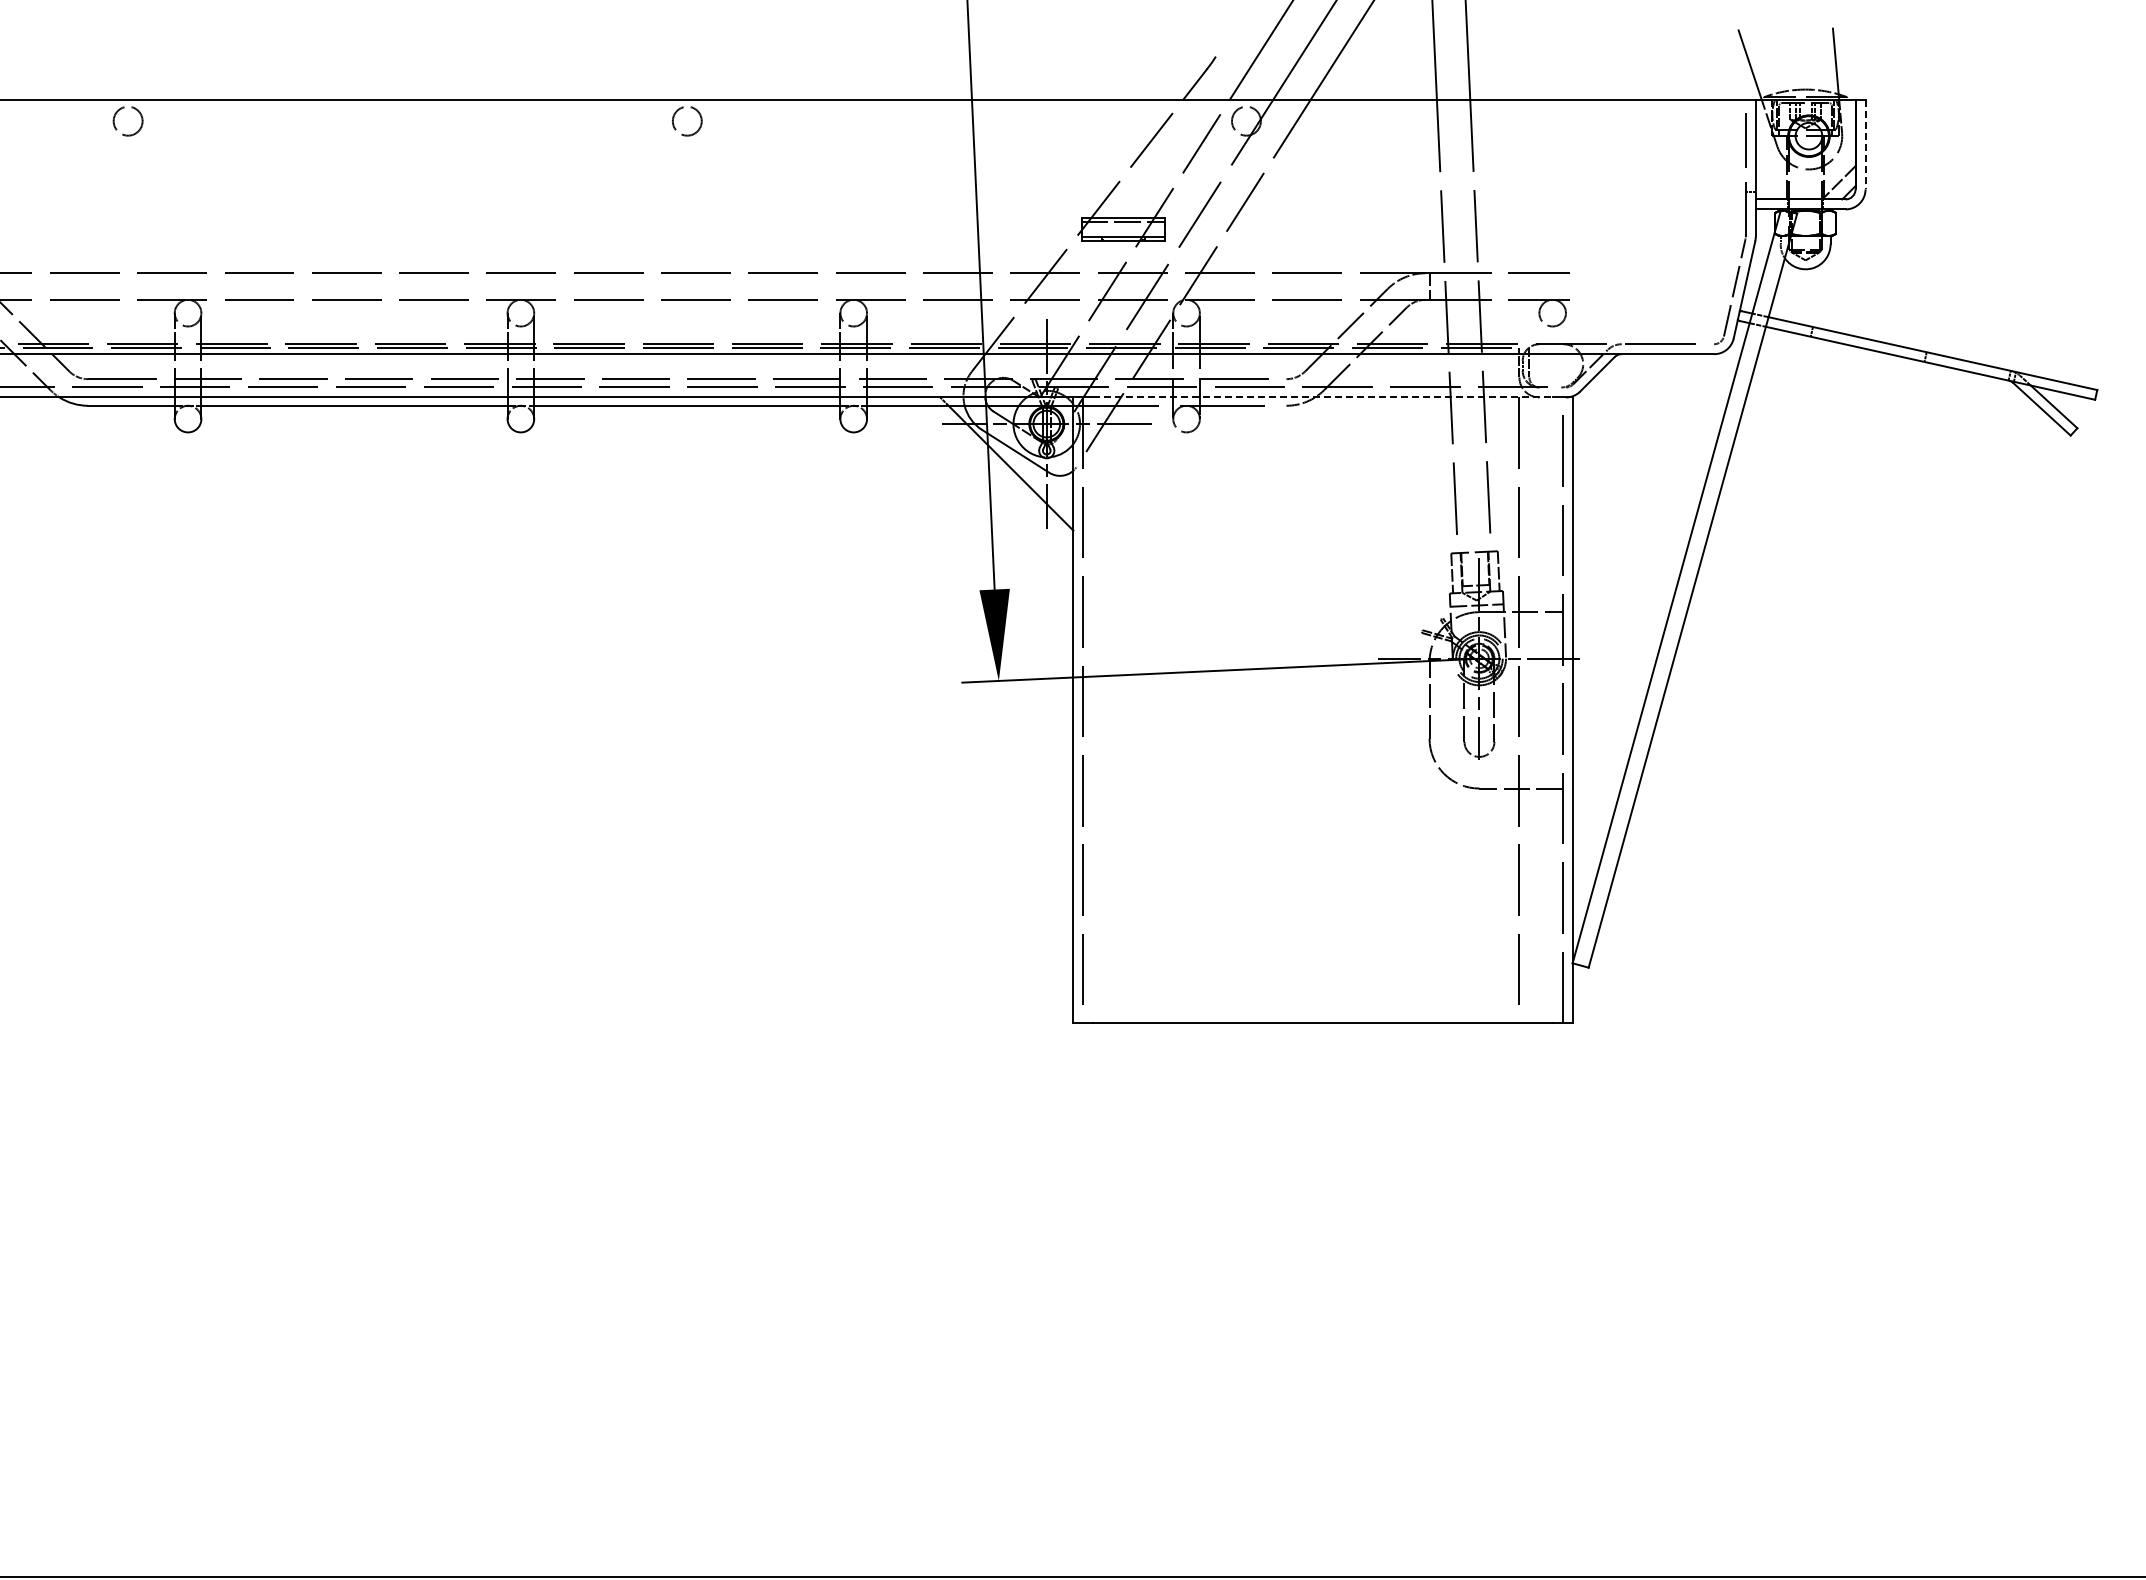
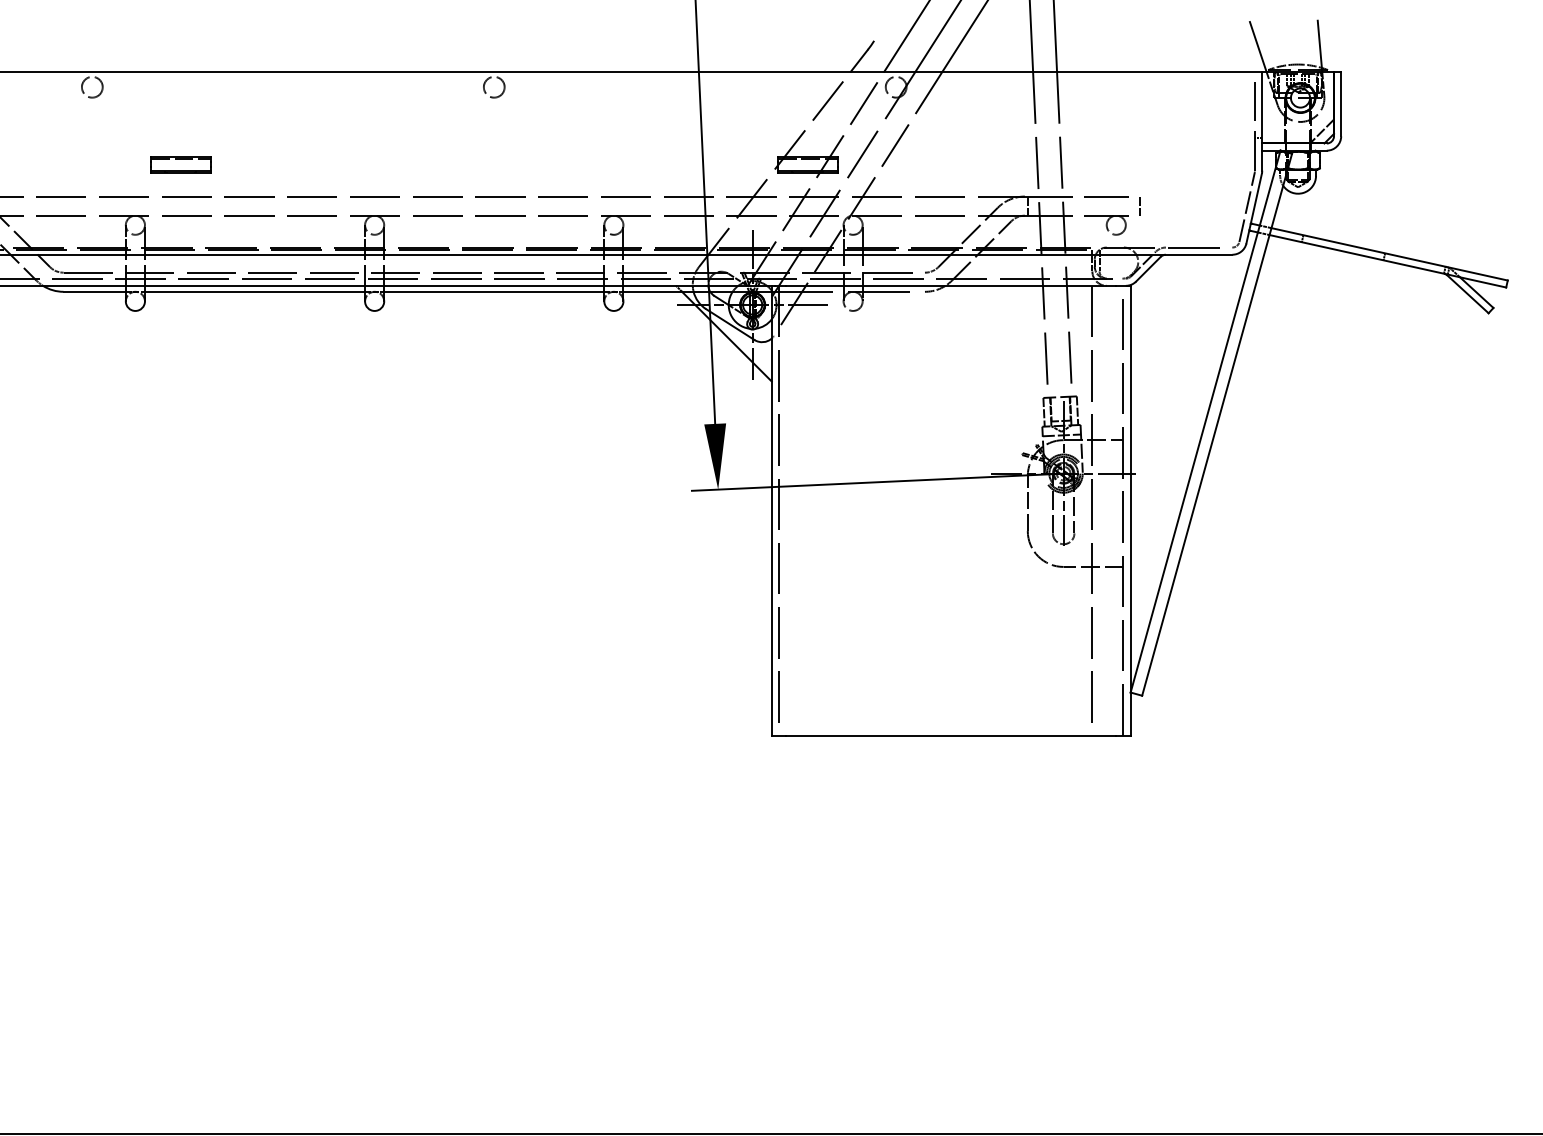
line: (1865, 144) -> (1341, 104), dashed -> solid
part: (251, 229) -> (181, 165), added
line: (1585, 286) -> (1139, 206), added
line: (1323, 397) -> (951, 285), dashed -> solid

